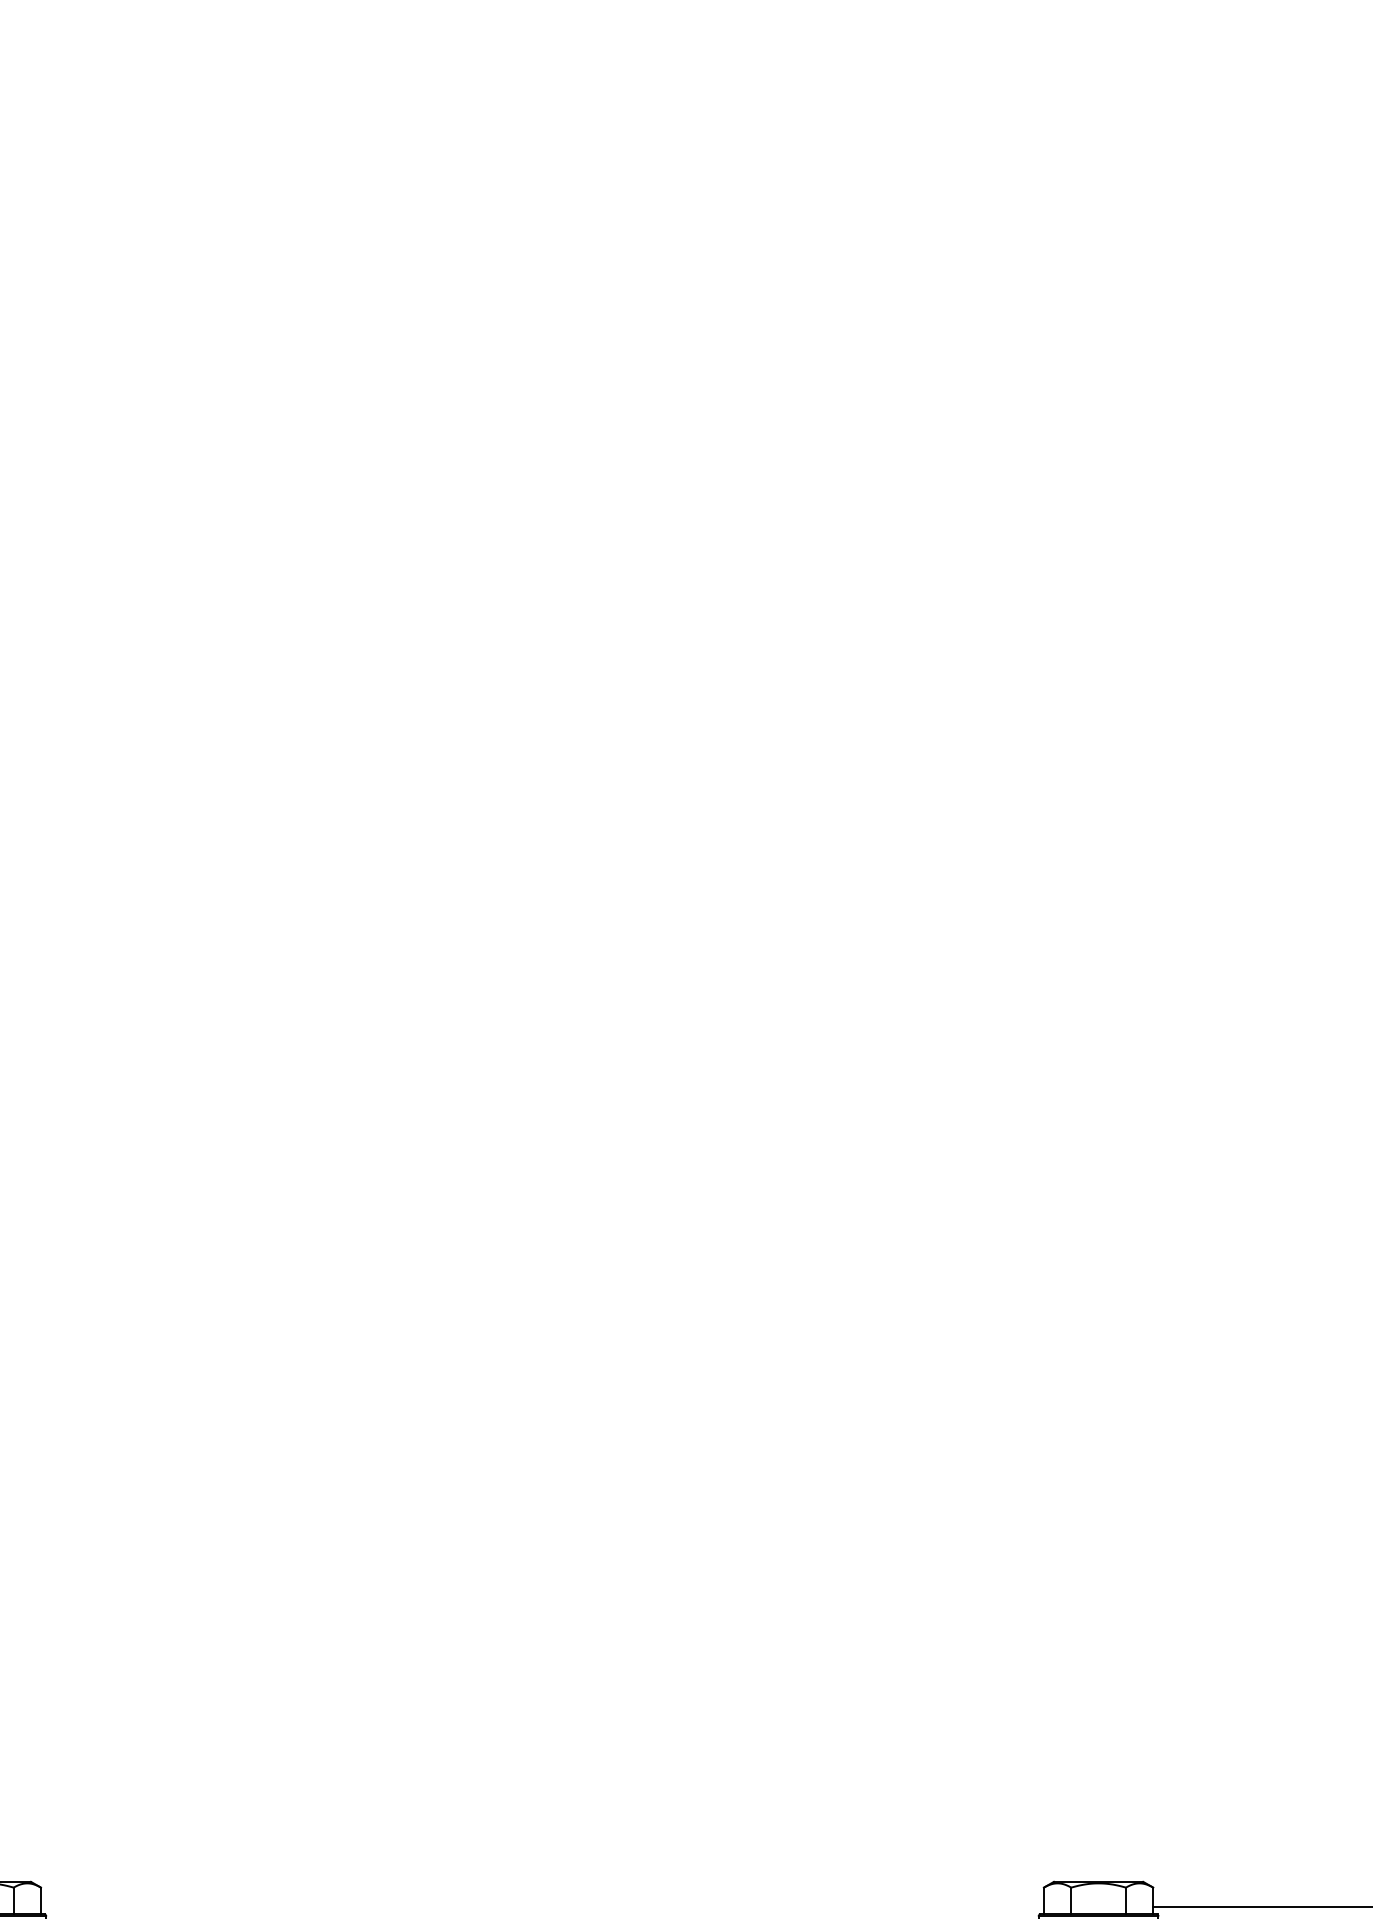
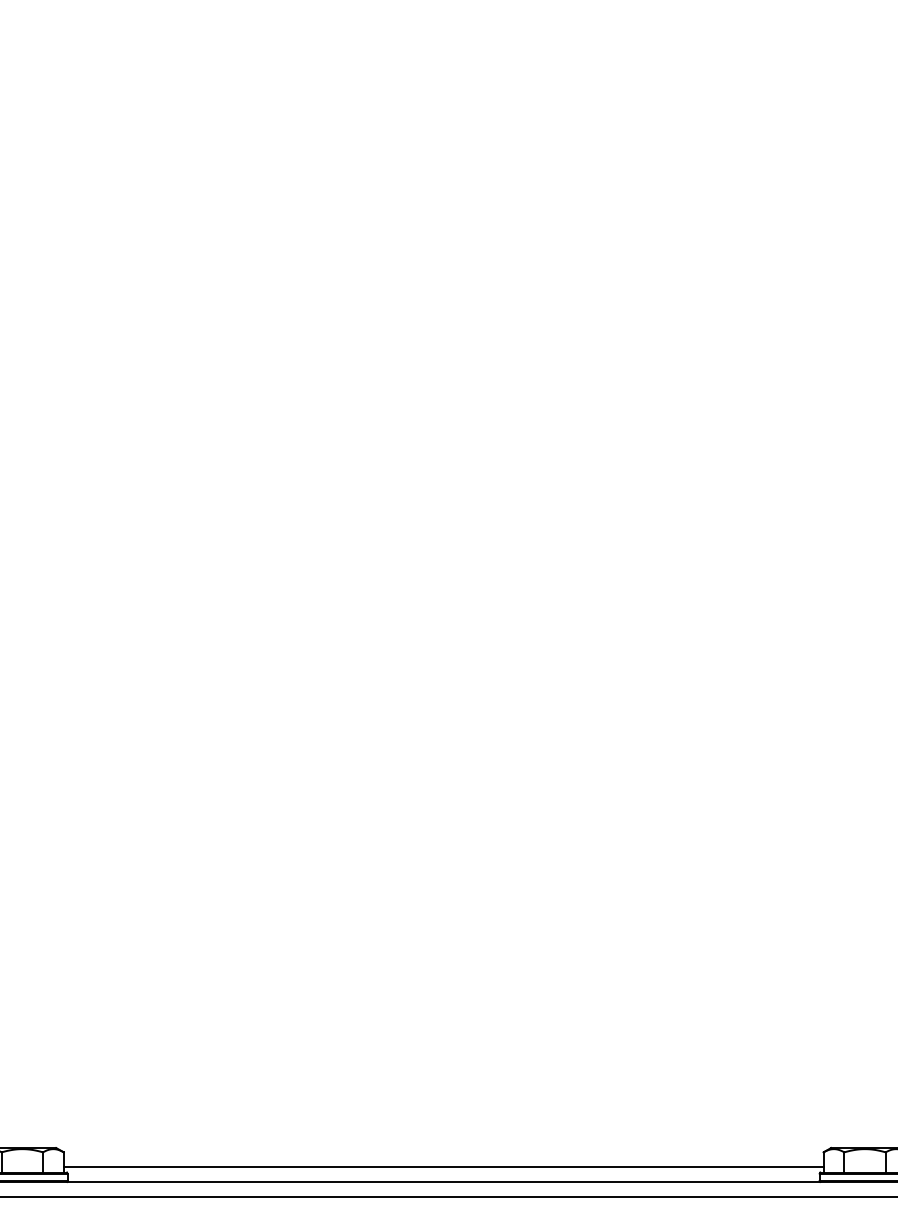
line: (542, 1906) -> (443, 1166), added

